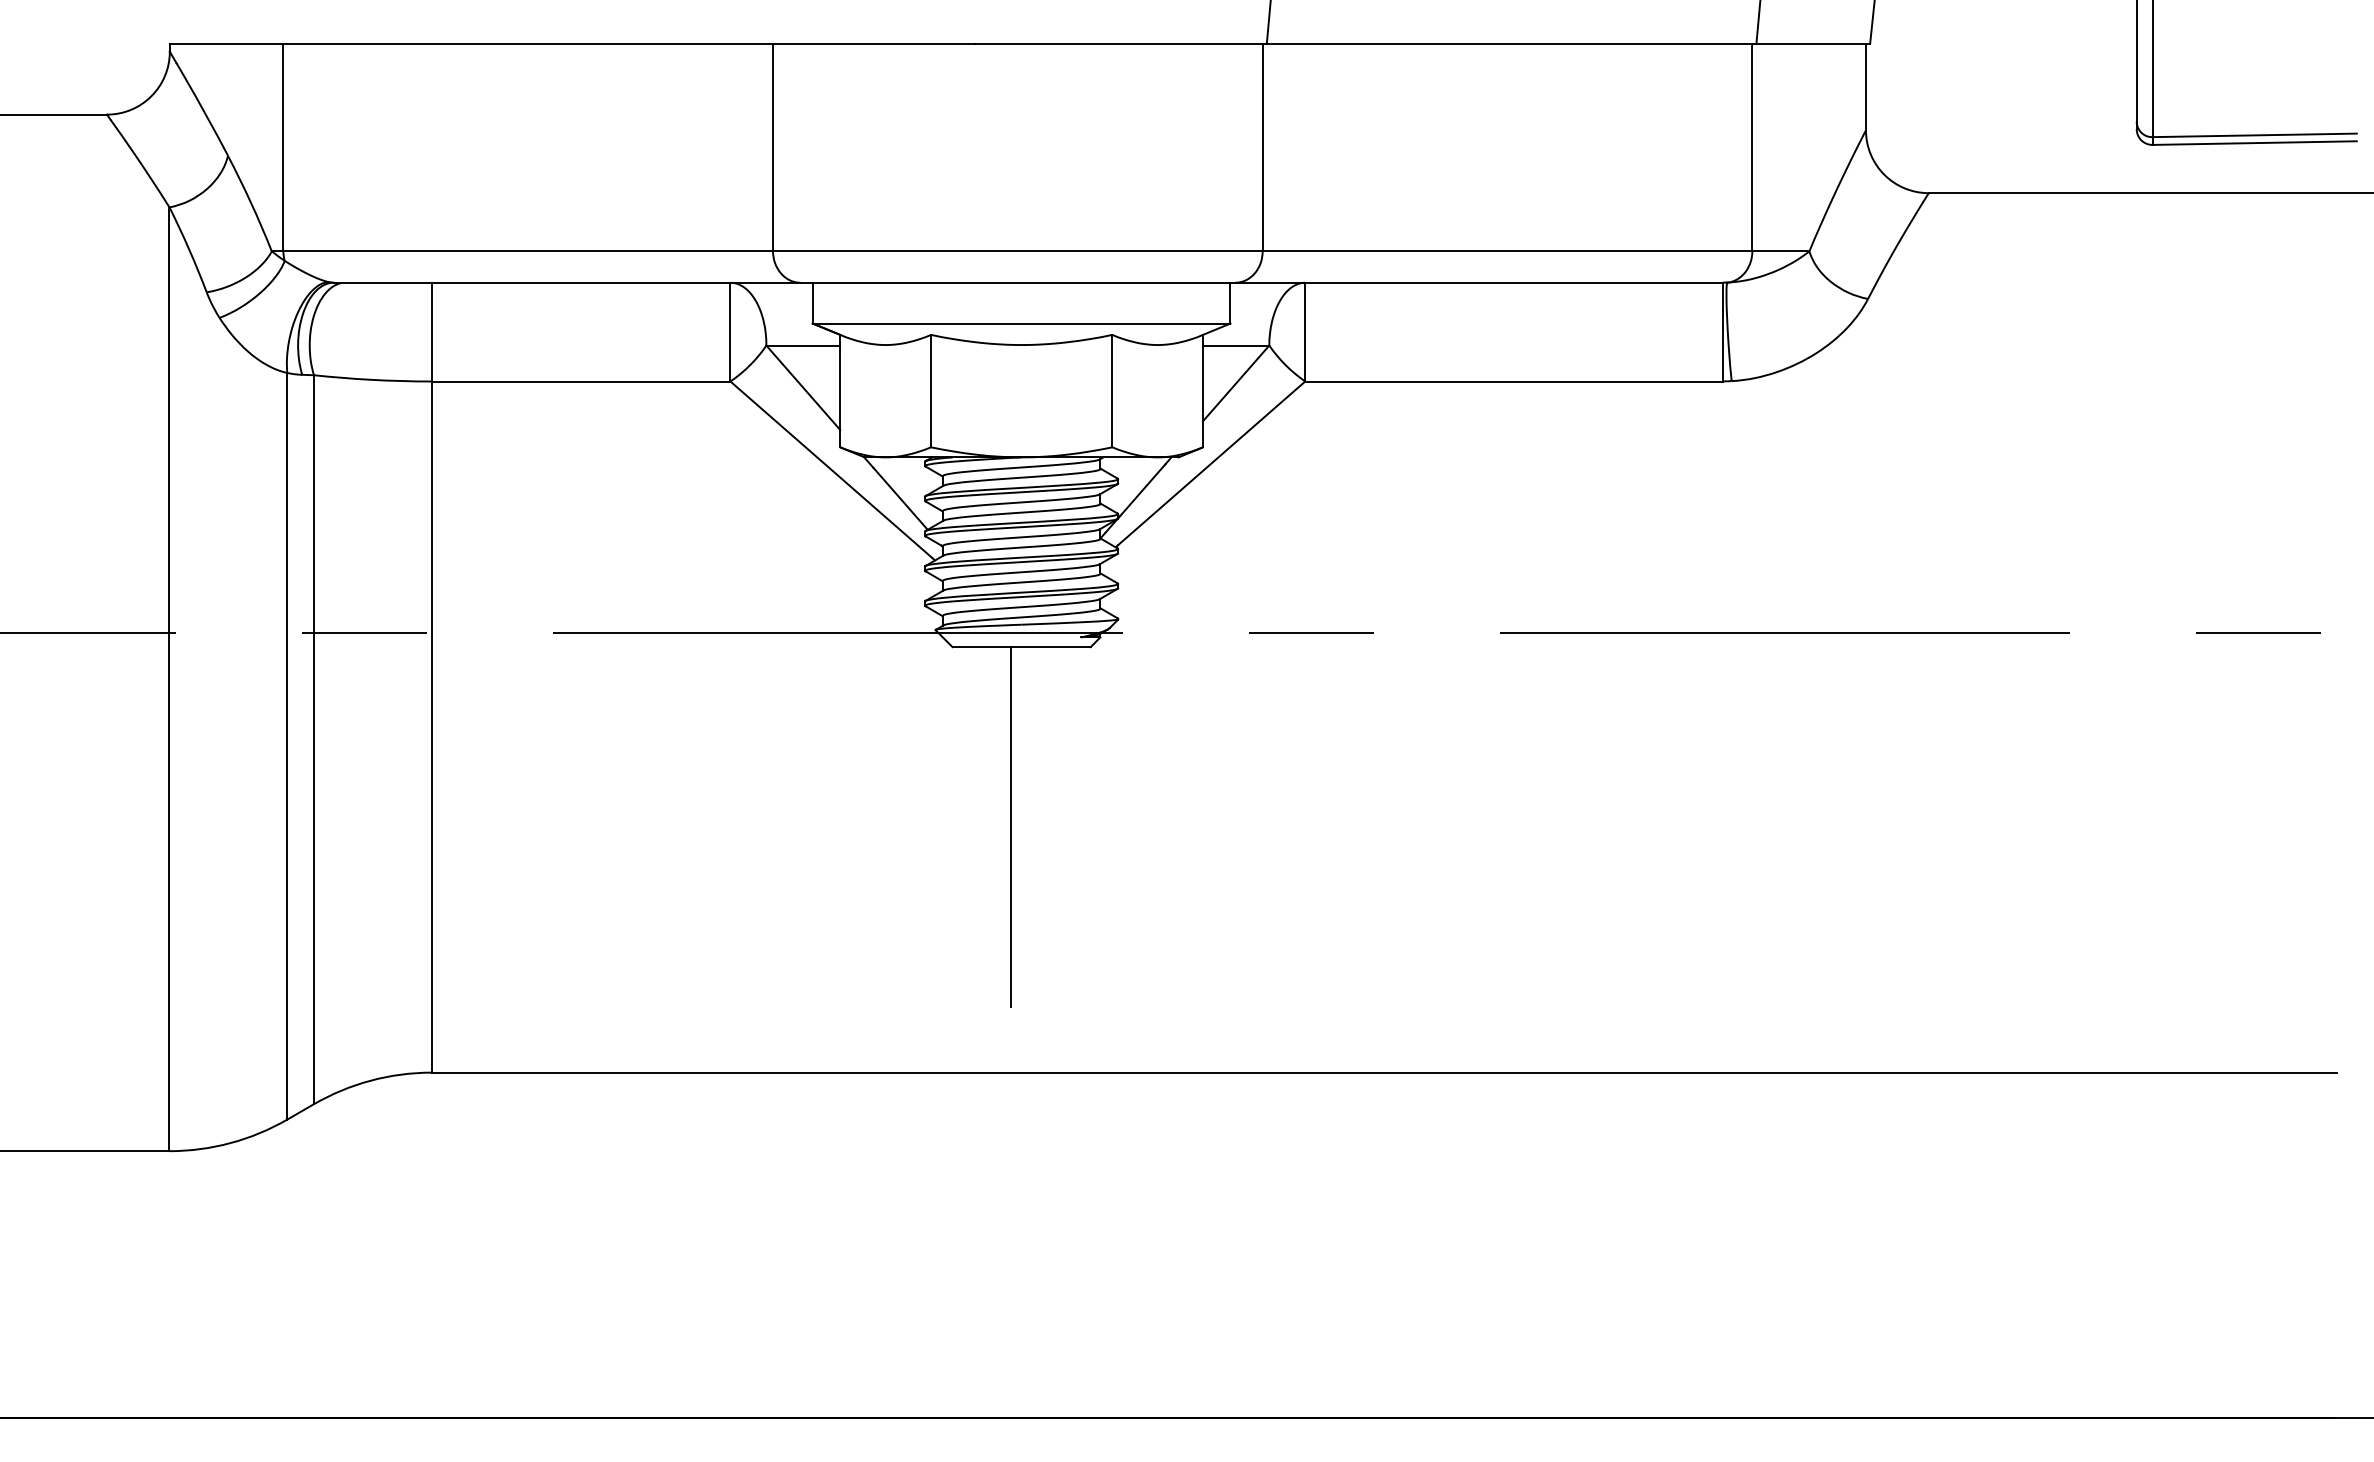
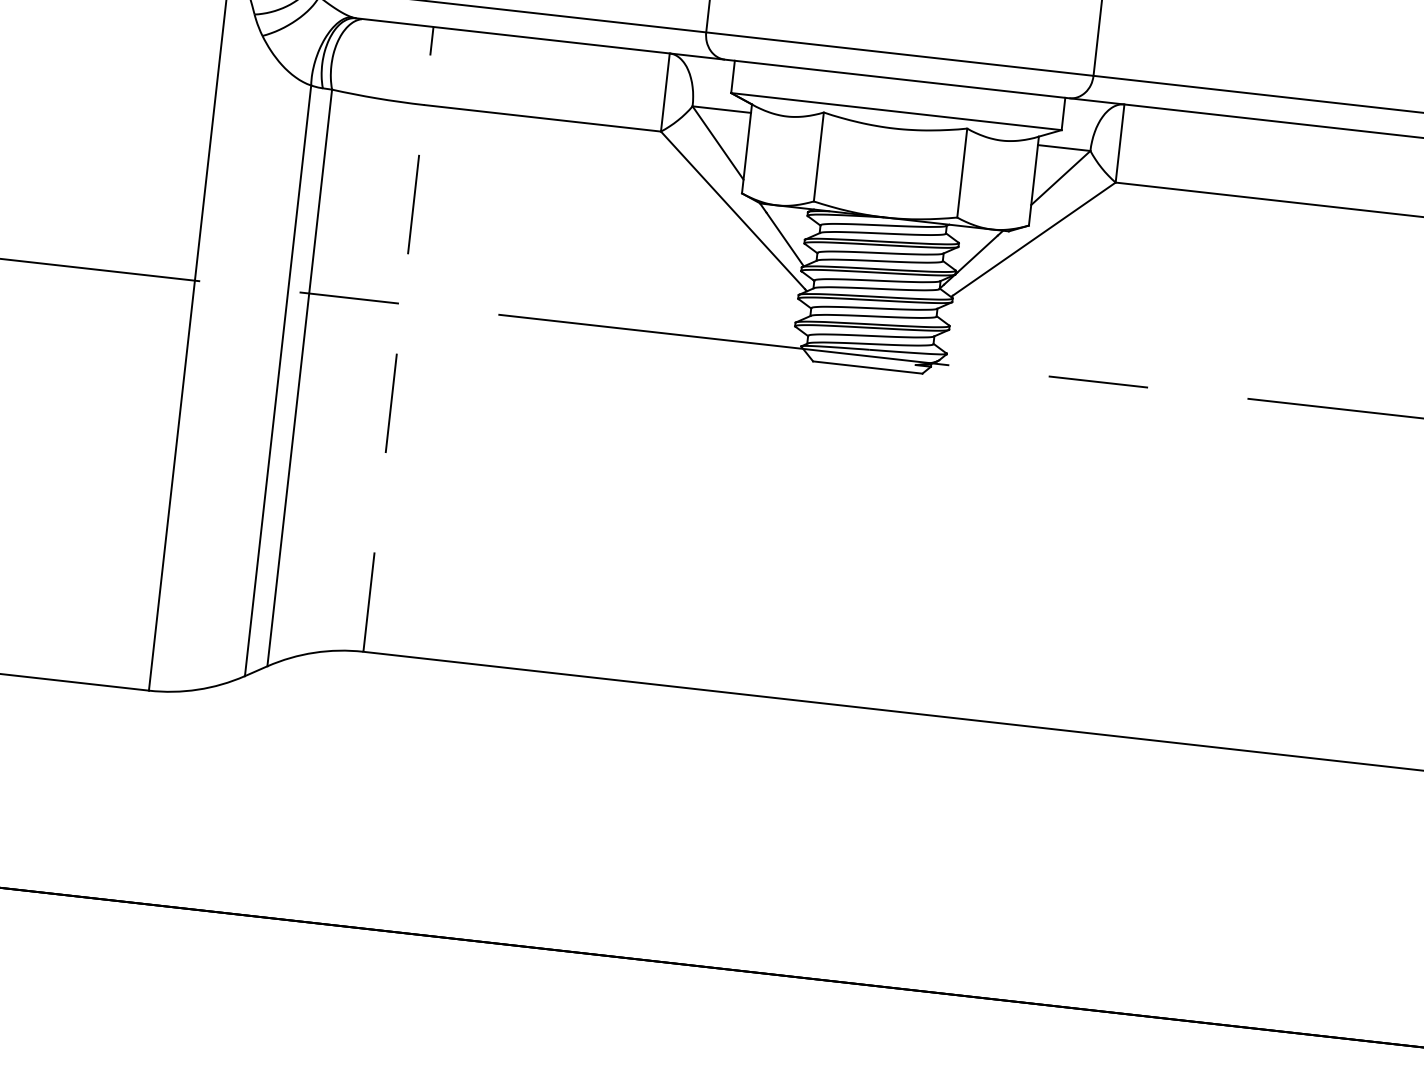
line: (431, 677) -> (398, 339), solid -> dashed
line: (1010, 826) -> (843, 508), removed

